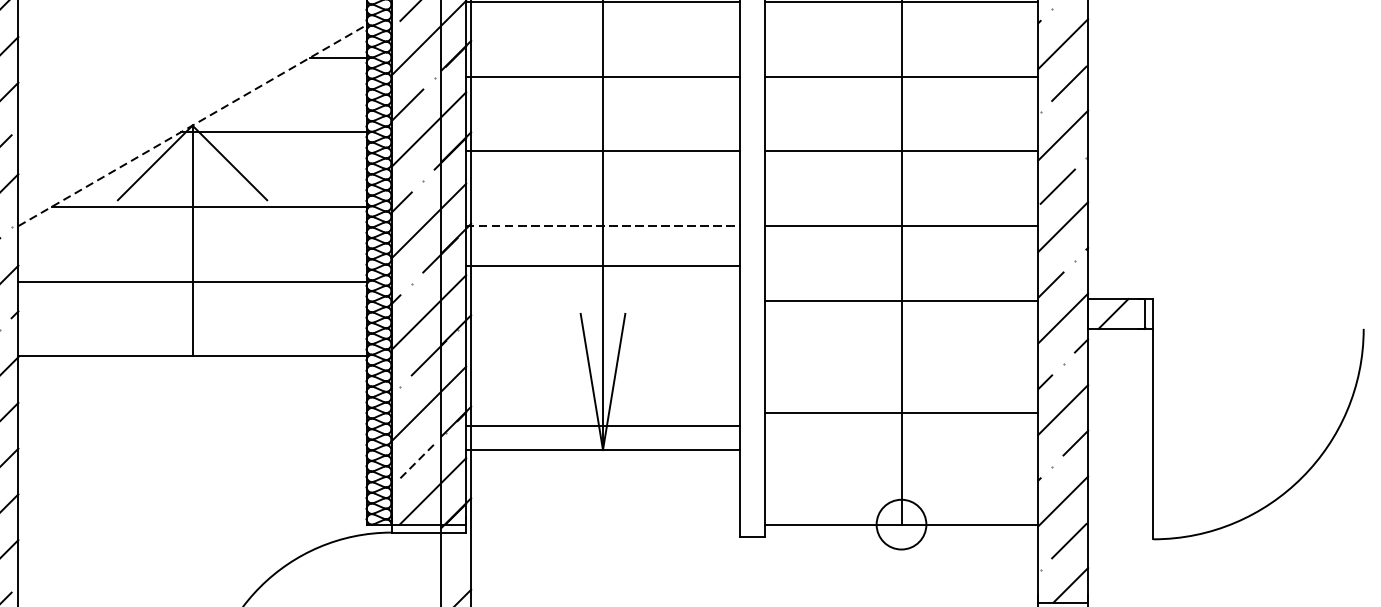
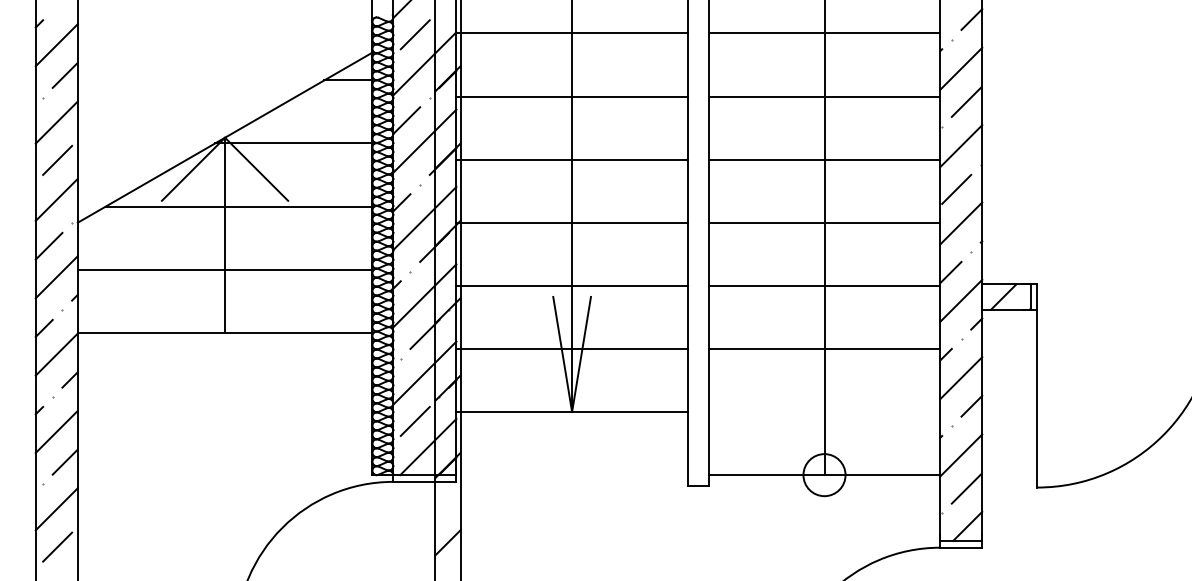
line: (193, 125) -> (225, 137), dashed -> solid
line: (603, 225) -> (572, 222), dashed -> solid
line: (602, 266) -> (571, 285), moved
line: (901, 412) -> (824, 348), moved
line: (602, 425) -> (571, 348), moved
line: (417, 461) -> (415, 421), dashed -> solid

